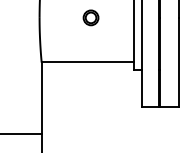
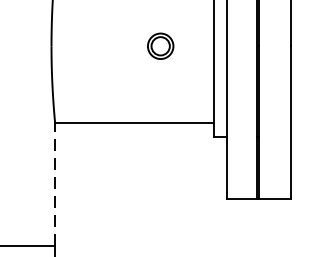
part: (90, 17) -> (159, 45), moved
line: (41, 98) -> (54, 184), solid -> dashed

